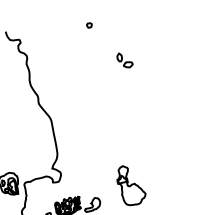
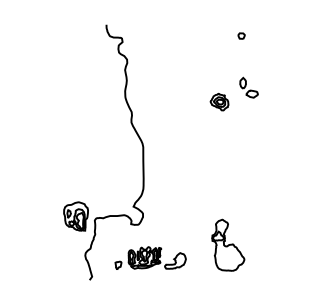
part: (89, 25) -> (241, 35), moved
part: (104, 75) -> (219, 101), added

